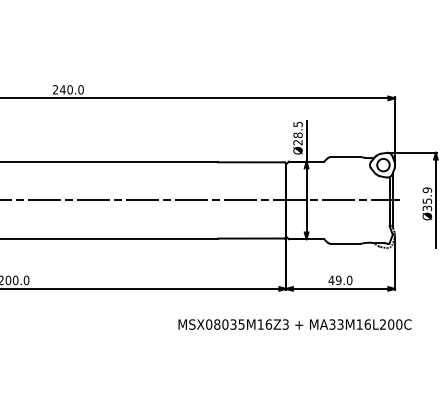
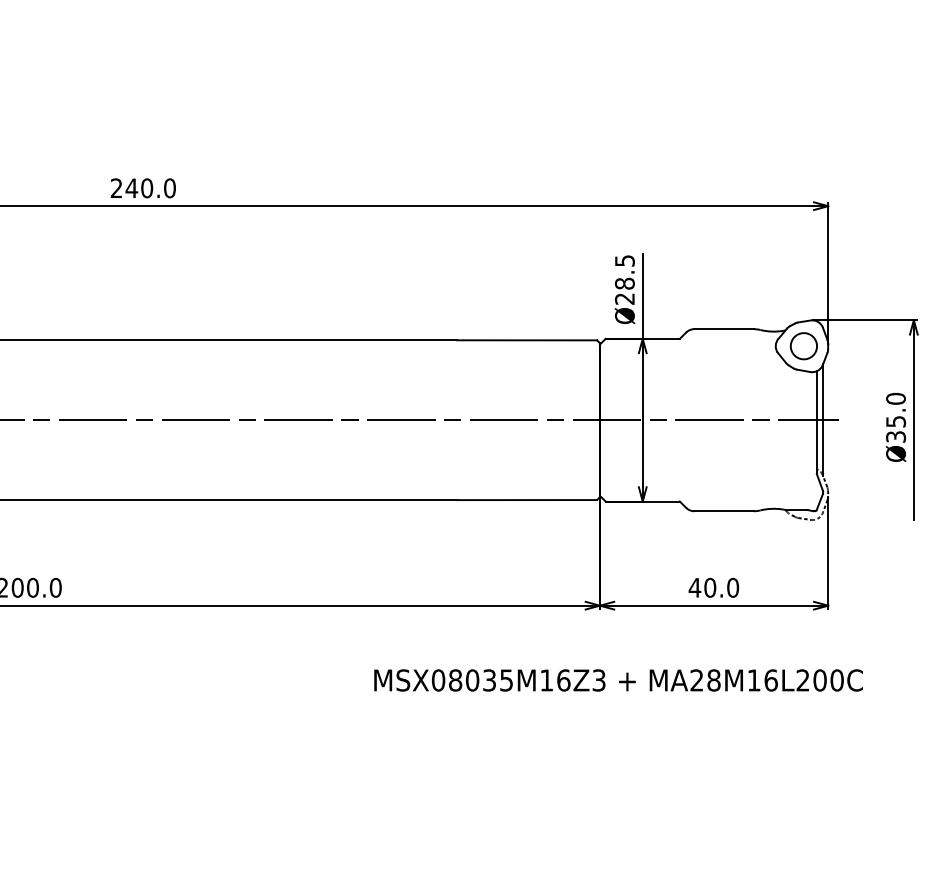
text: (427, 190) -> (896, 399), Ø35.9 -> Ø35.0
text: (338, 280) -> (709, 588), 49.0 -> 40.0
text: (336, 324) -> (705, 680), MA33M16L200C -> MA28M16L200C

